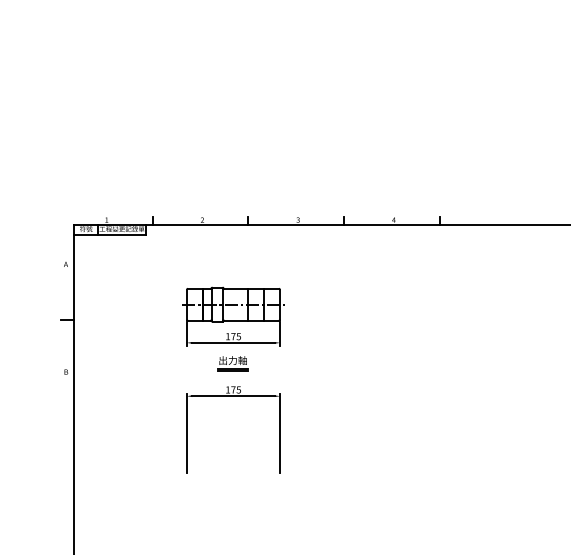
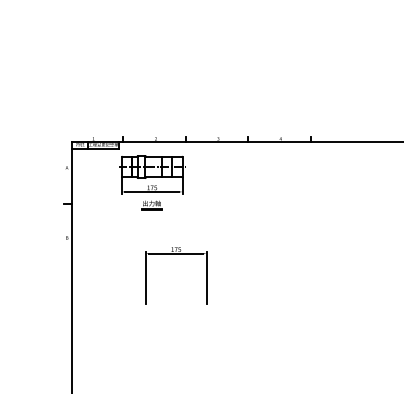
part: (233, 328) -> (152, 182), moved

